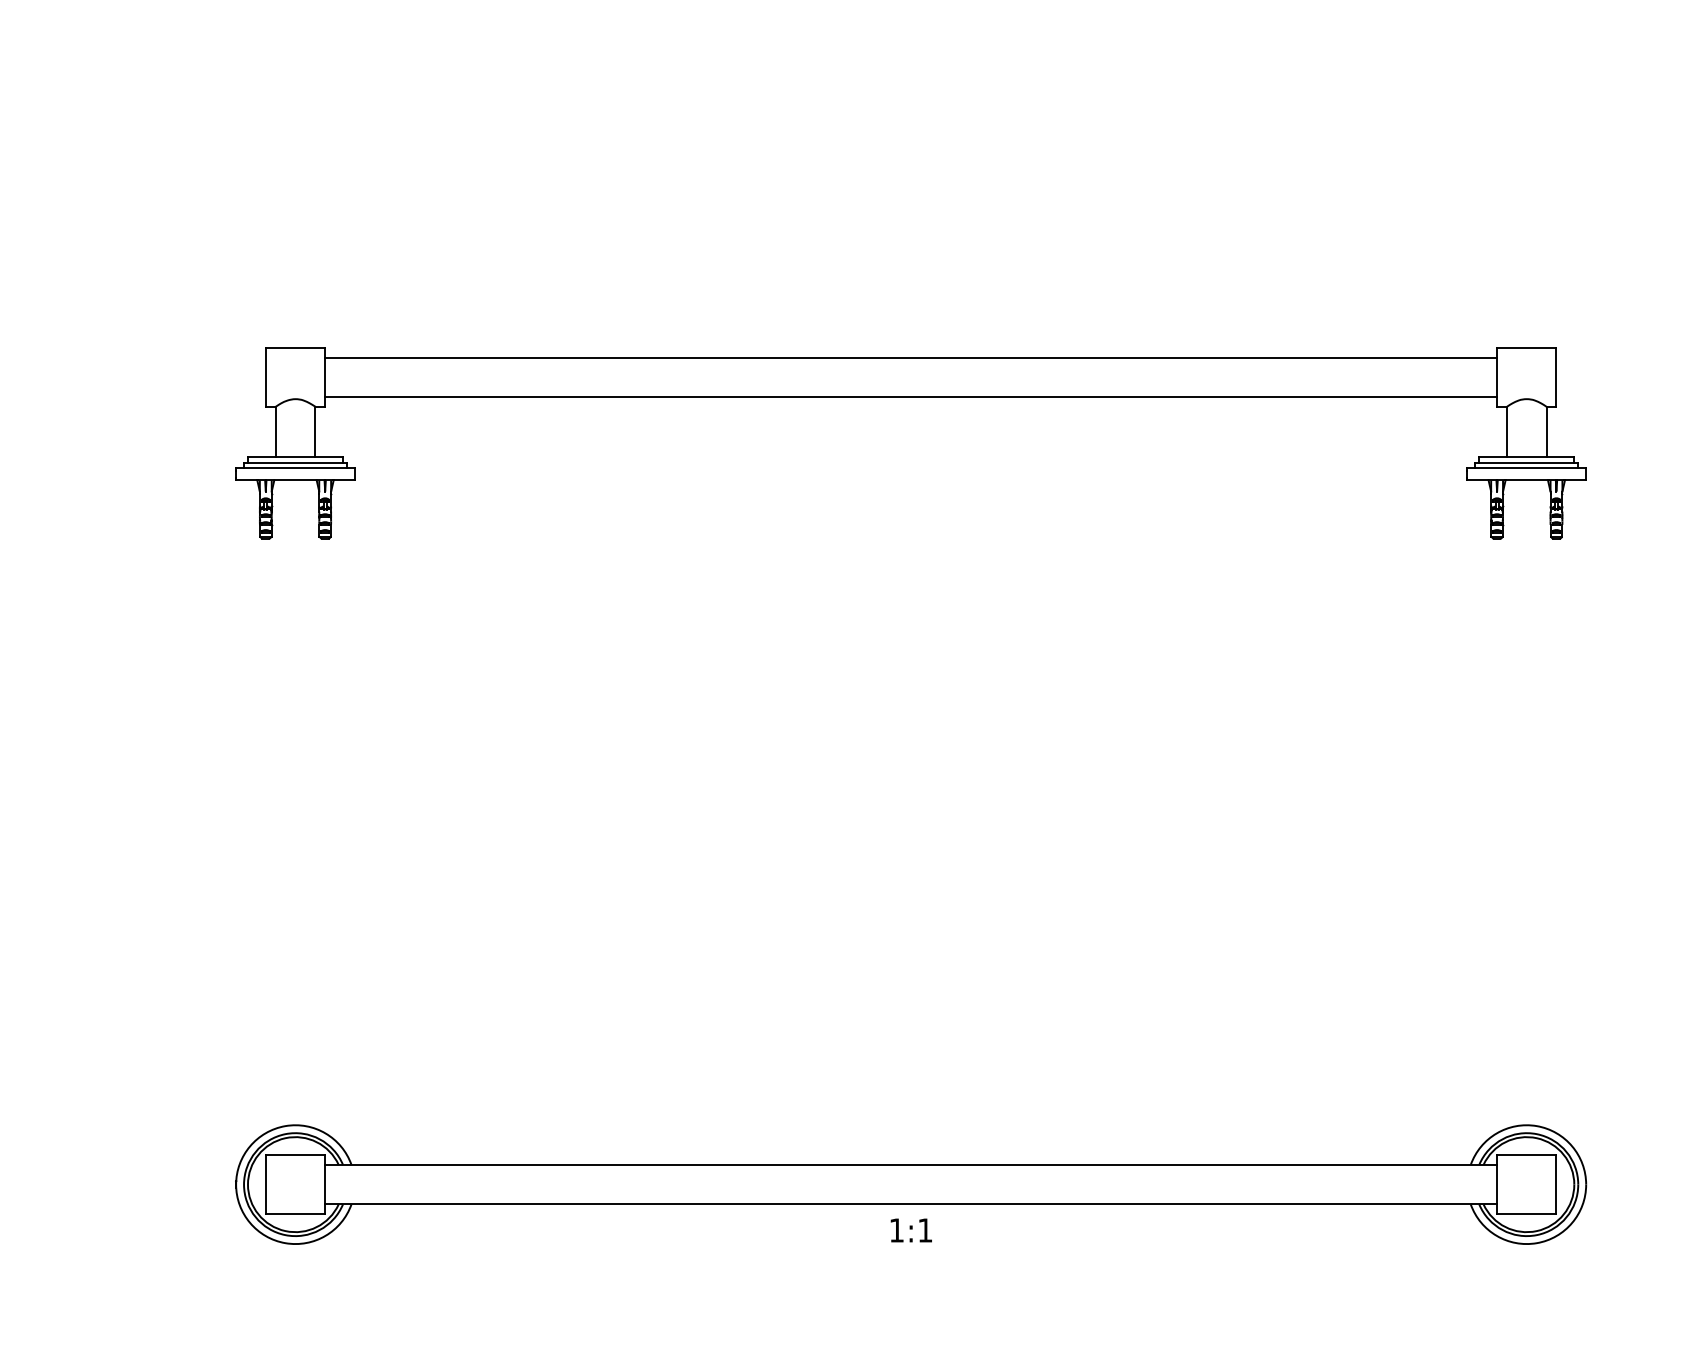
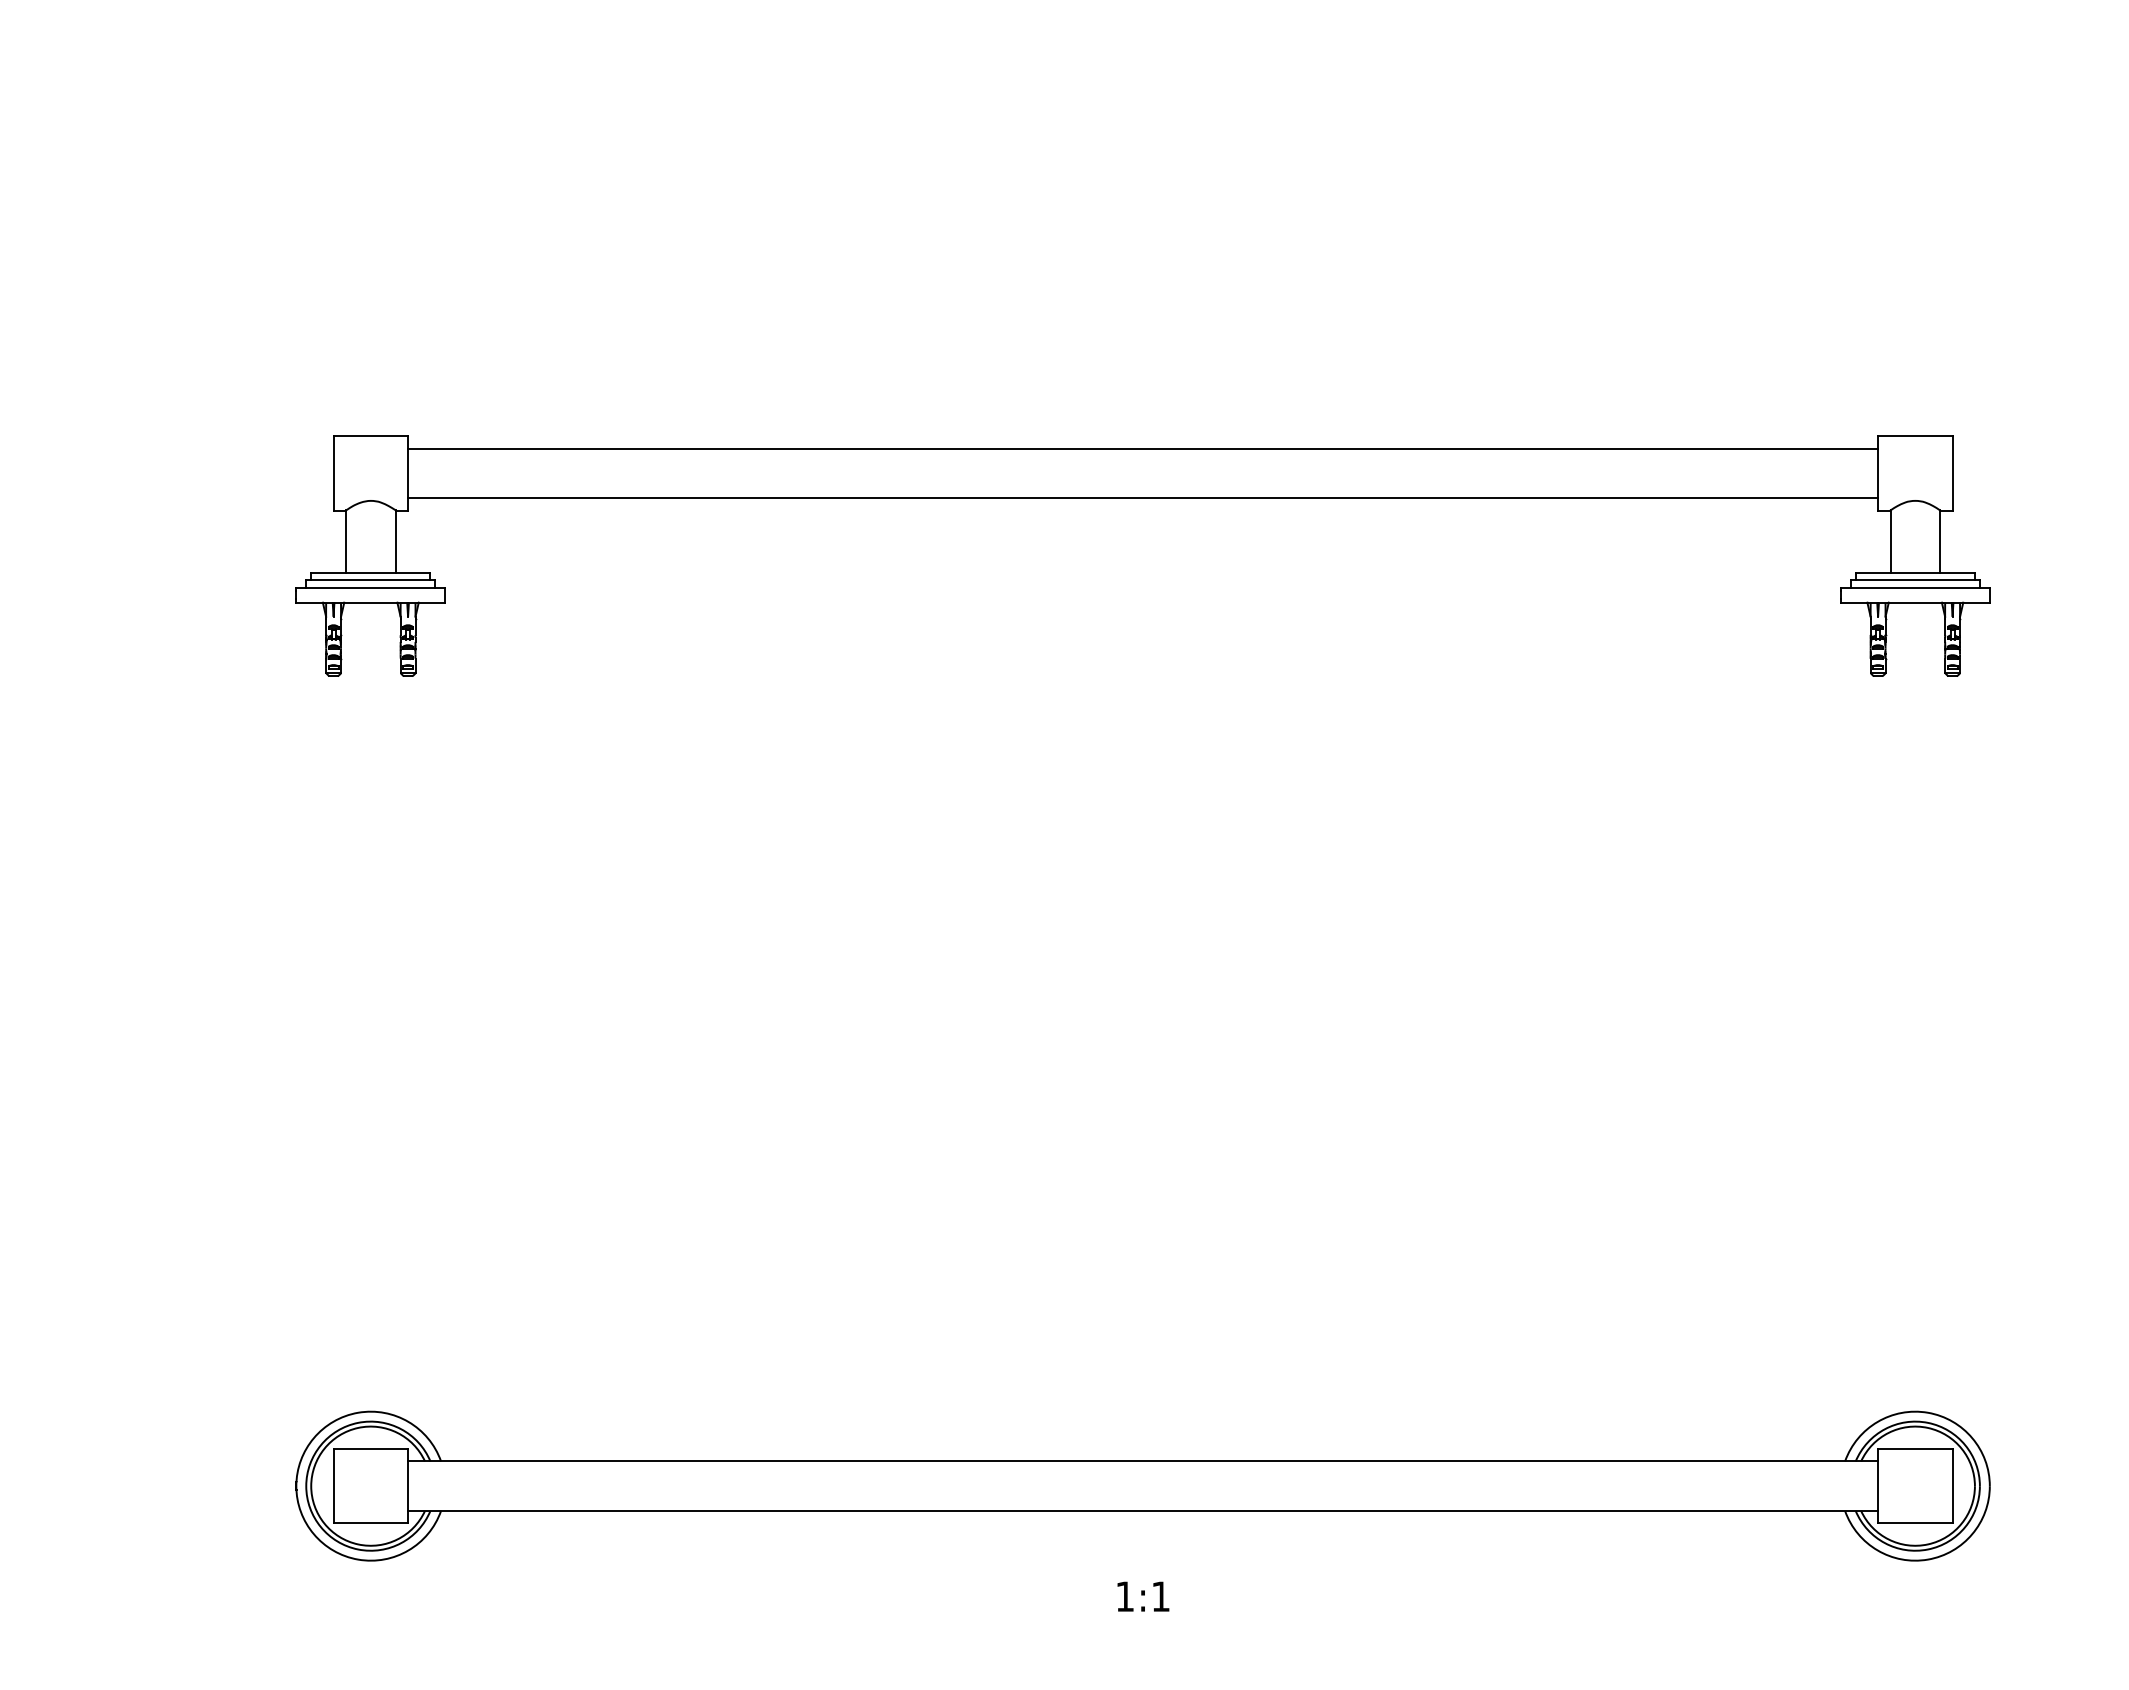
text: (911, 1230) -> (1143, 1596), moved

